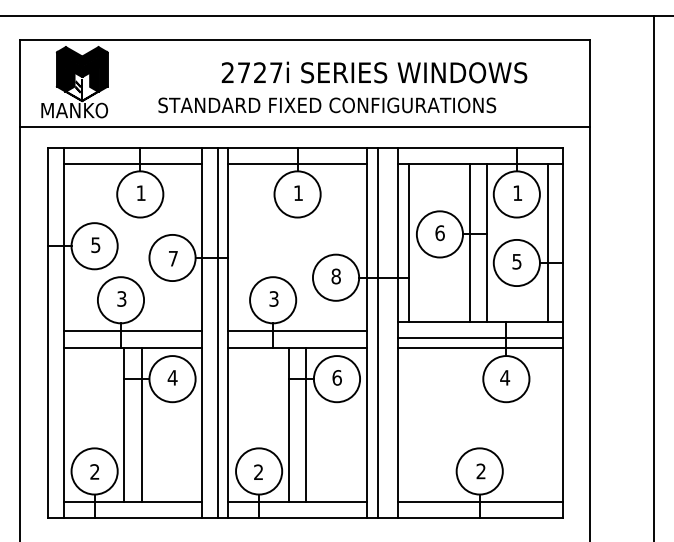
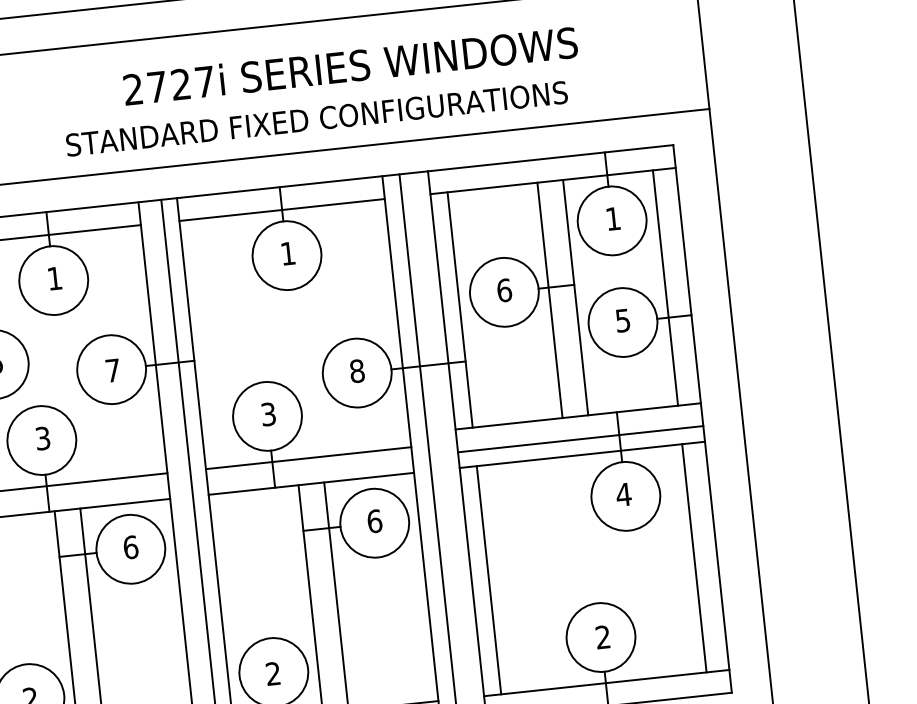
text: (374, 72) -> (350, 65), moved
text: (172, 377) -> (130, 546), 4 -> 6
line: (409, 425) -> (489, 580), added
line: (547, 425) -> (694, 558), added

